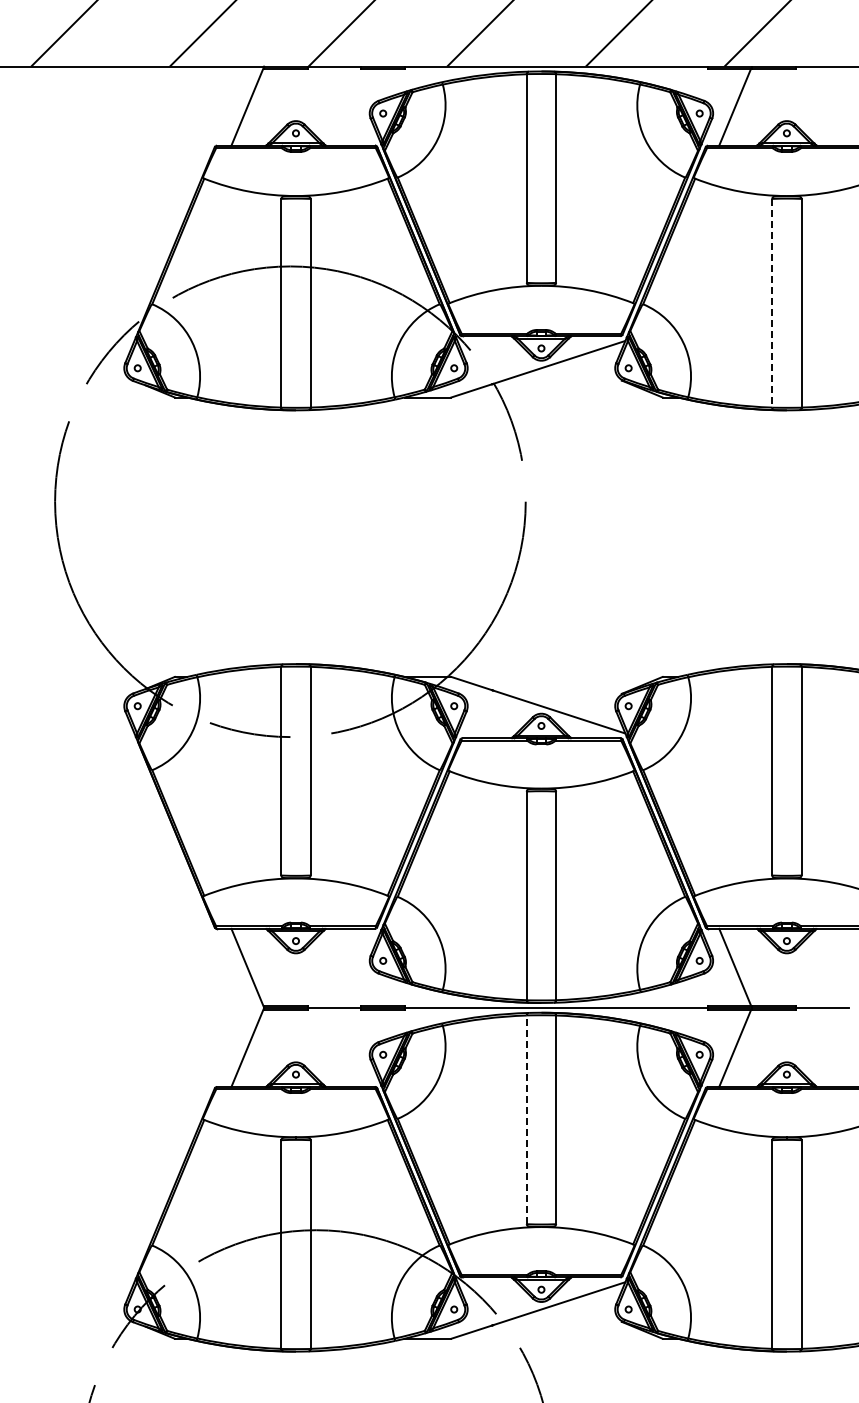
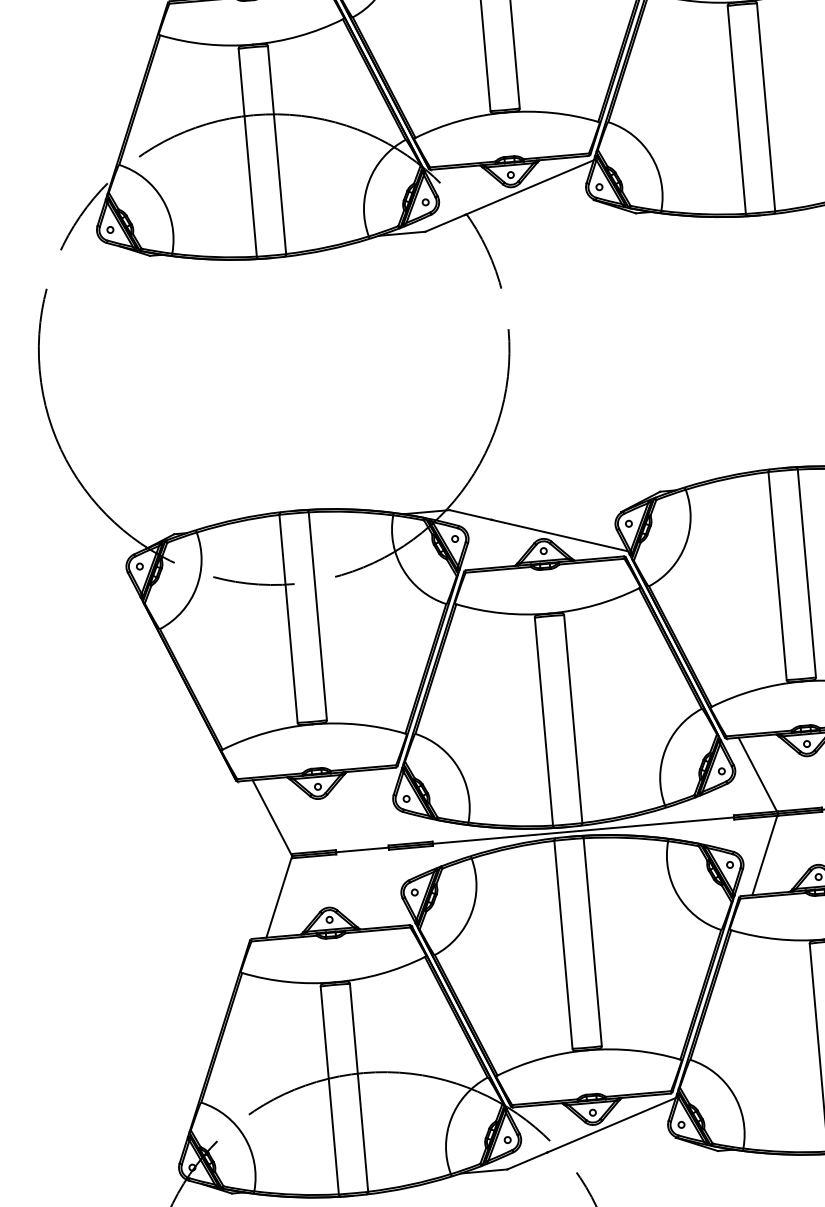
line: (772, 303) -> (737, 110), dashed -> solid
line: (526, 1119) -> (563, 944), dashed -> solid

